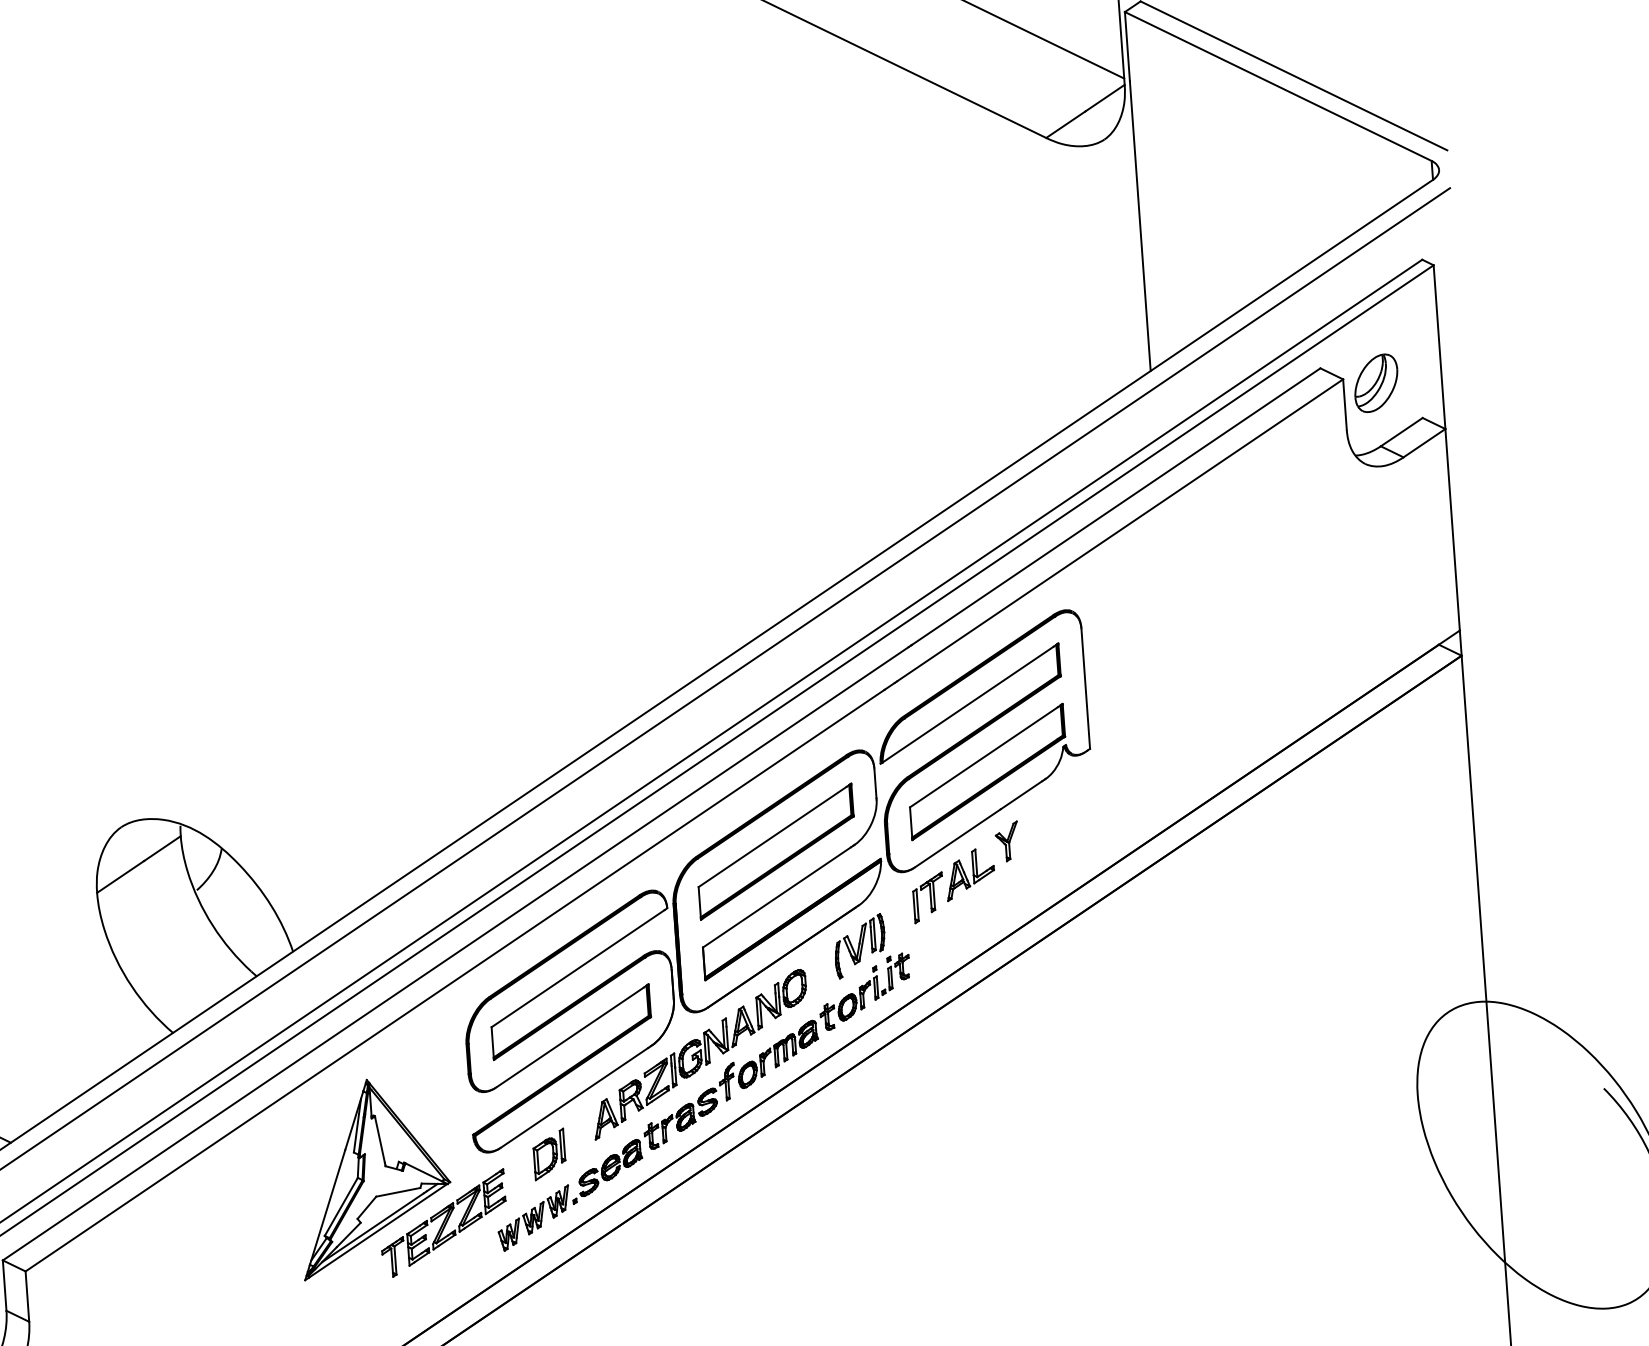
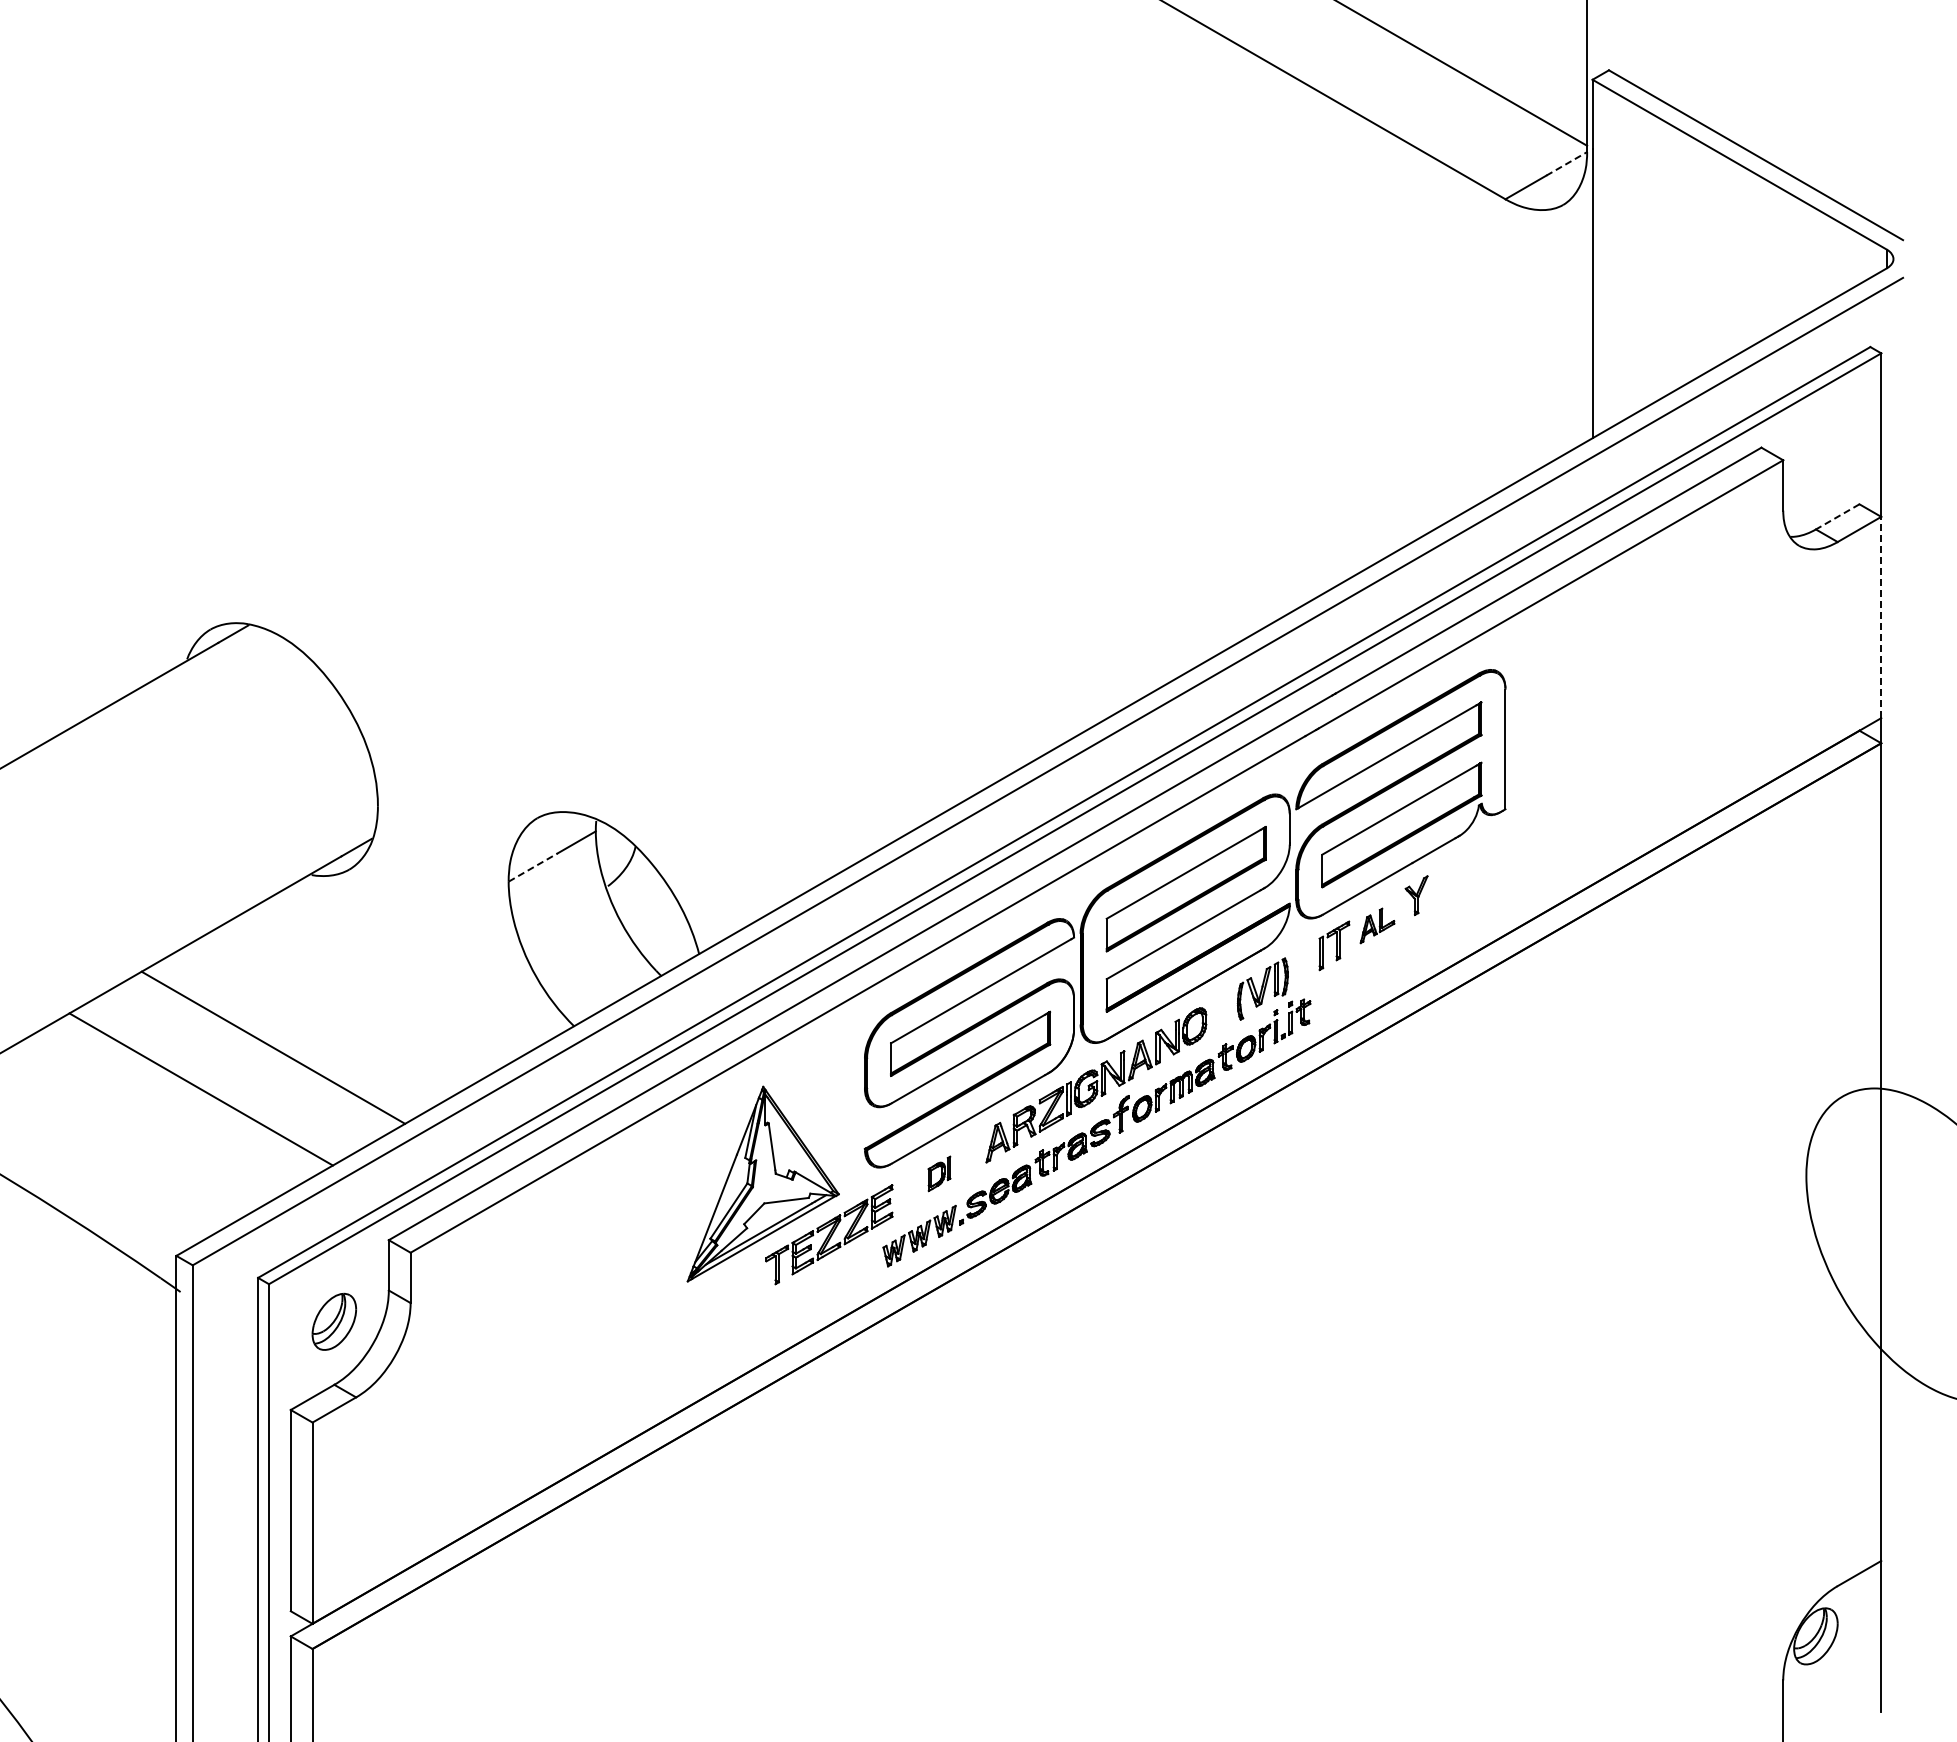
line: (1104, 97) -> (1566, 163), solid -> dashed
part: (1375, 383) -> (1815, 466), removed
line: (1401, 432) -> (1837, 517), solid -> dashed
line: (1452, 529) -> (1881, 617), solid -> dashed
part: (970, 874) -> (1377, 925), size x0.7
line: (120, 876) -> (533, 867), solid -> dashed
part: (549, 1154) -> (939, 1173), size x0.7

